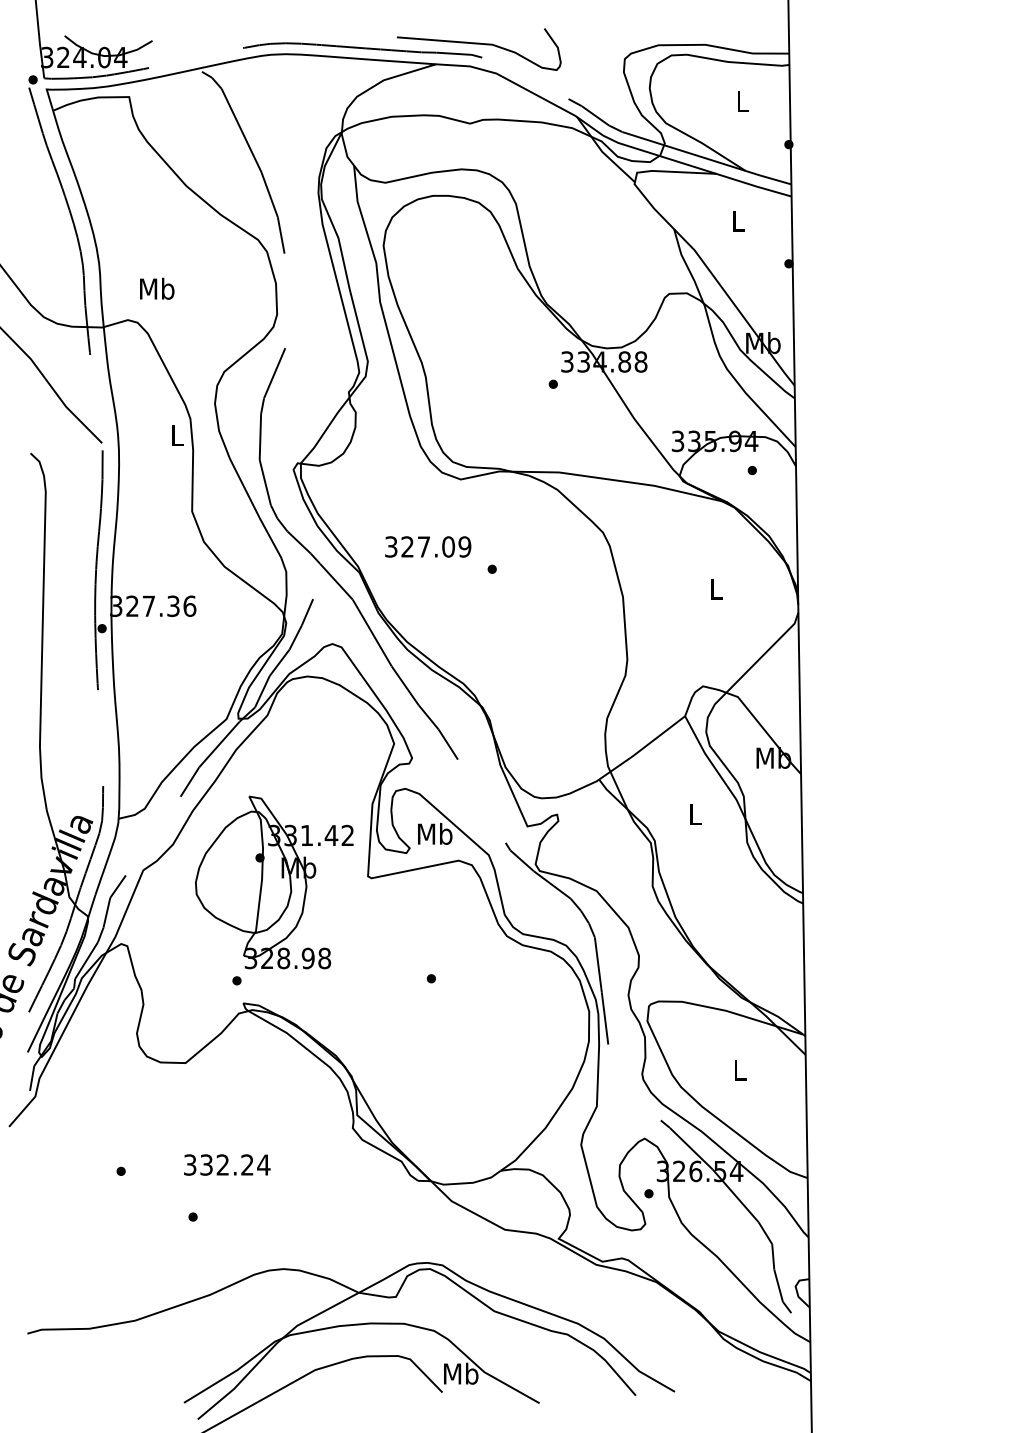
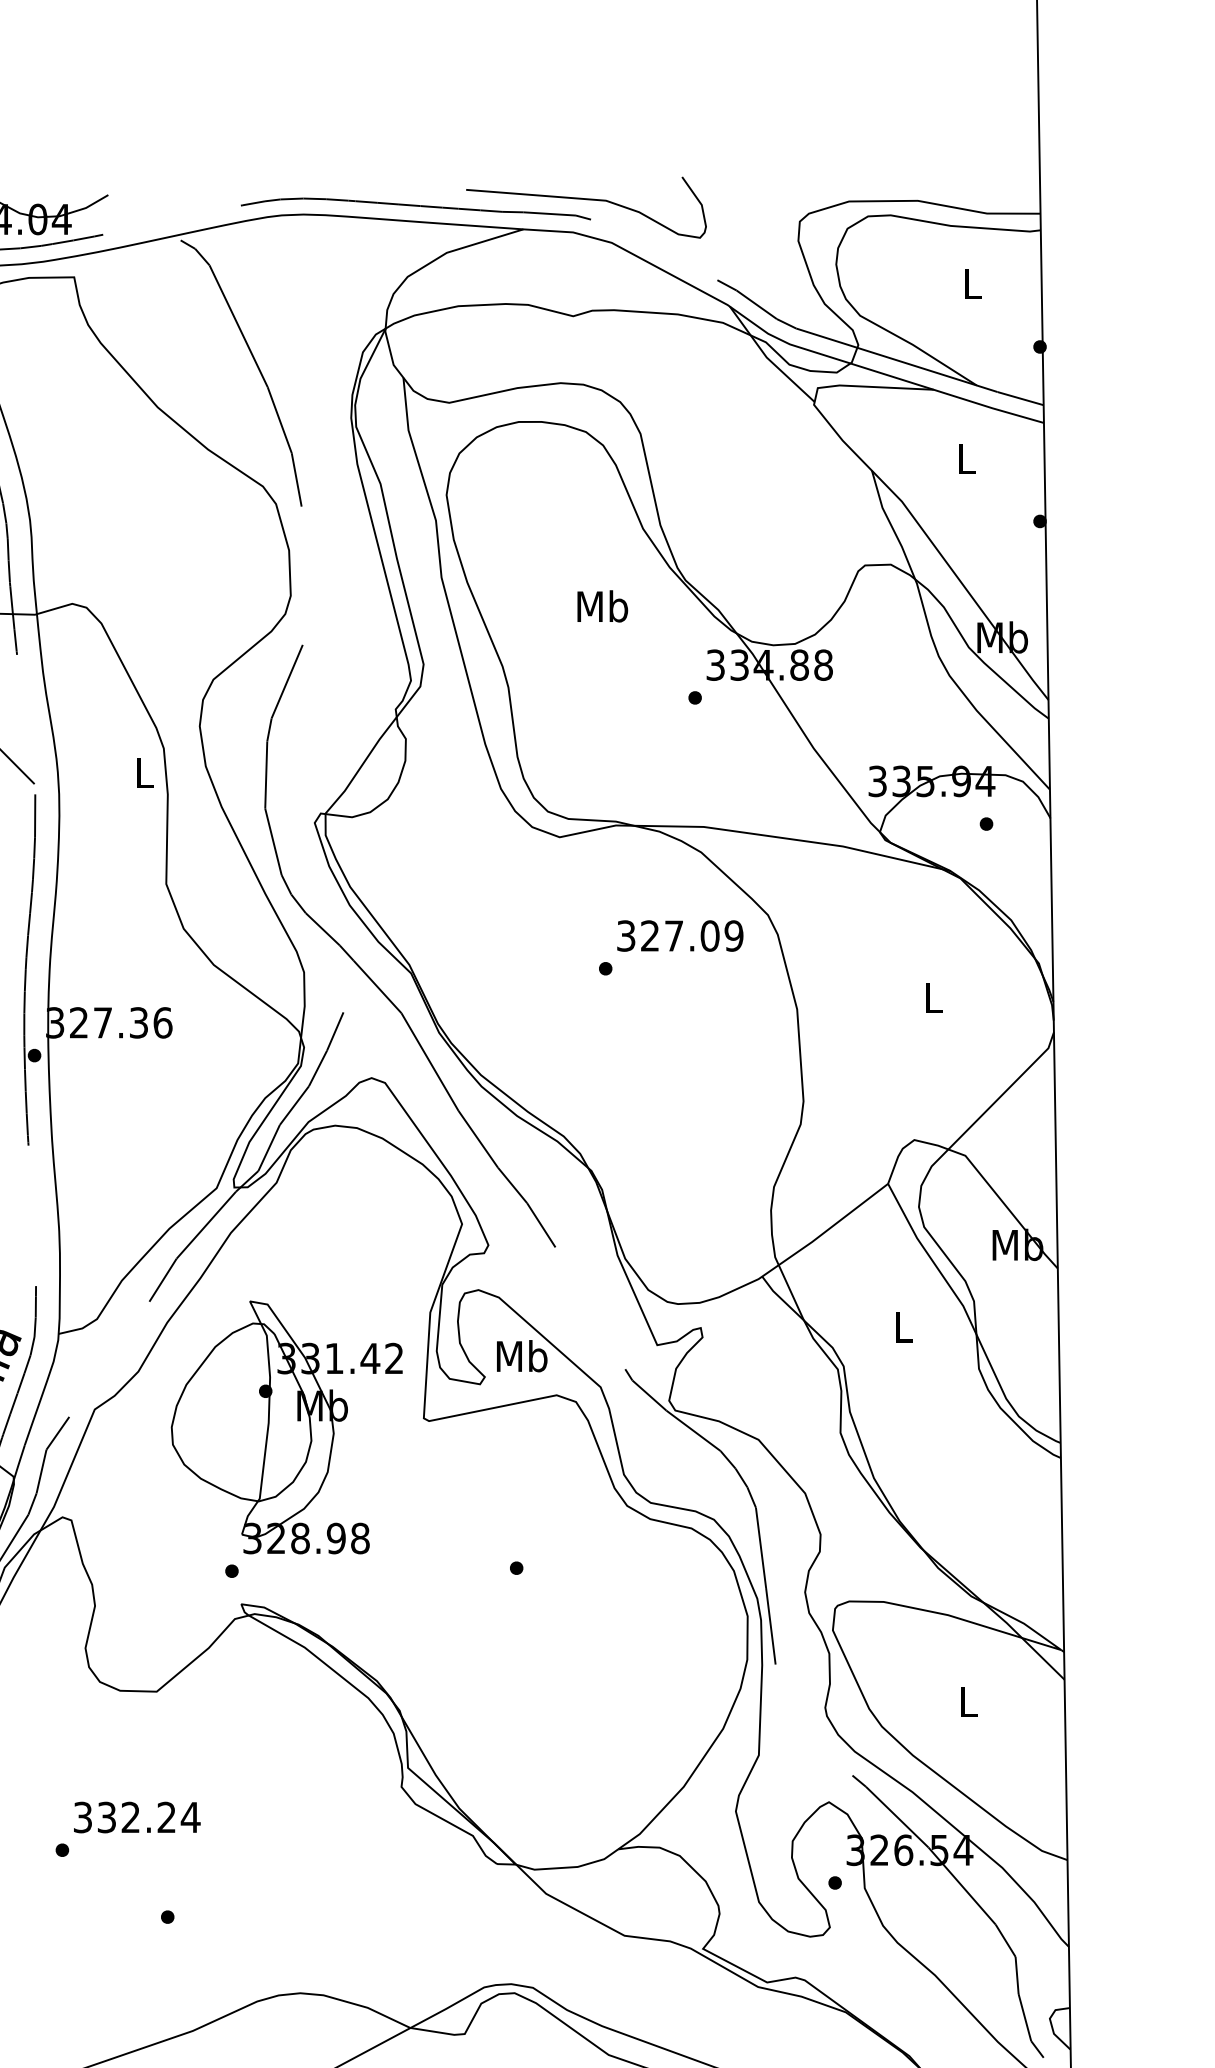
text: (157, 288) -> (603, 605), moved
text: (428, 546) -> (680, 935), moved
text: (227, 1164) -> (137, 1816), moved

